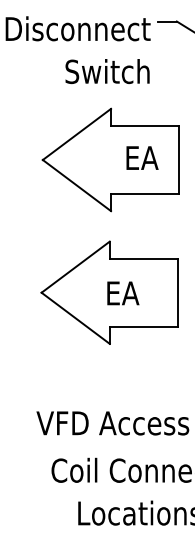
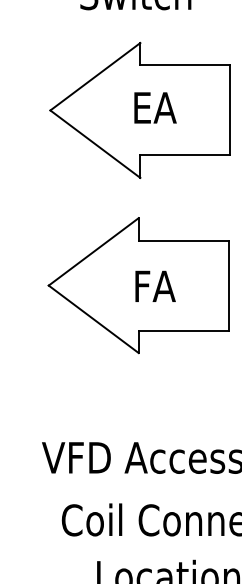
text: (142, 157) -> (155, 107), moved
text: (124, 293) -> (158, 286), EA -> FA

